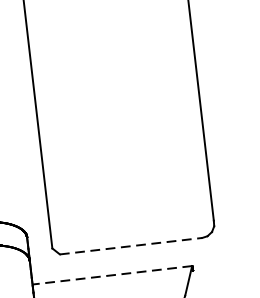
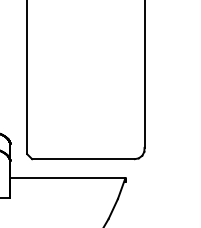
line: (132, 246) -> (84, 159), dashed -> solid
line: (111, 275) -> (67, 178), dashed -> solid

